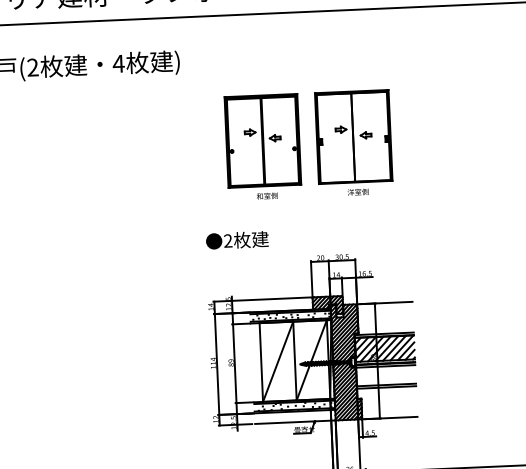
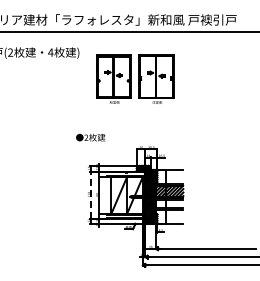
part: (309, 142) -> (135, 78), moved
text: (236, 240) -> (90, 137), moved
line: (216, 364) -> (90, 195), solid -> dashed

